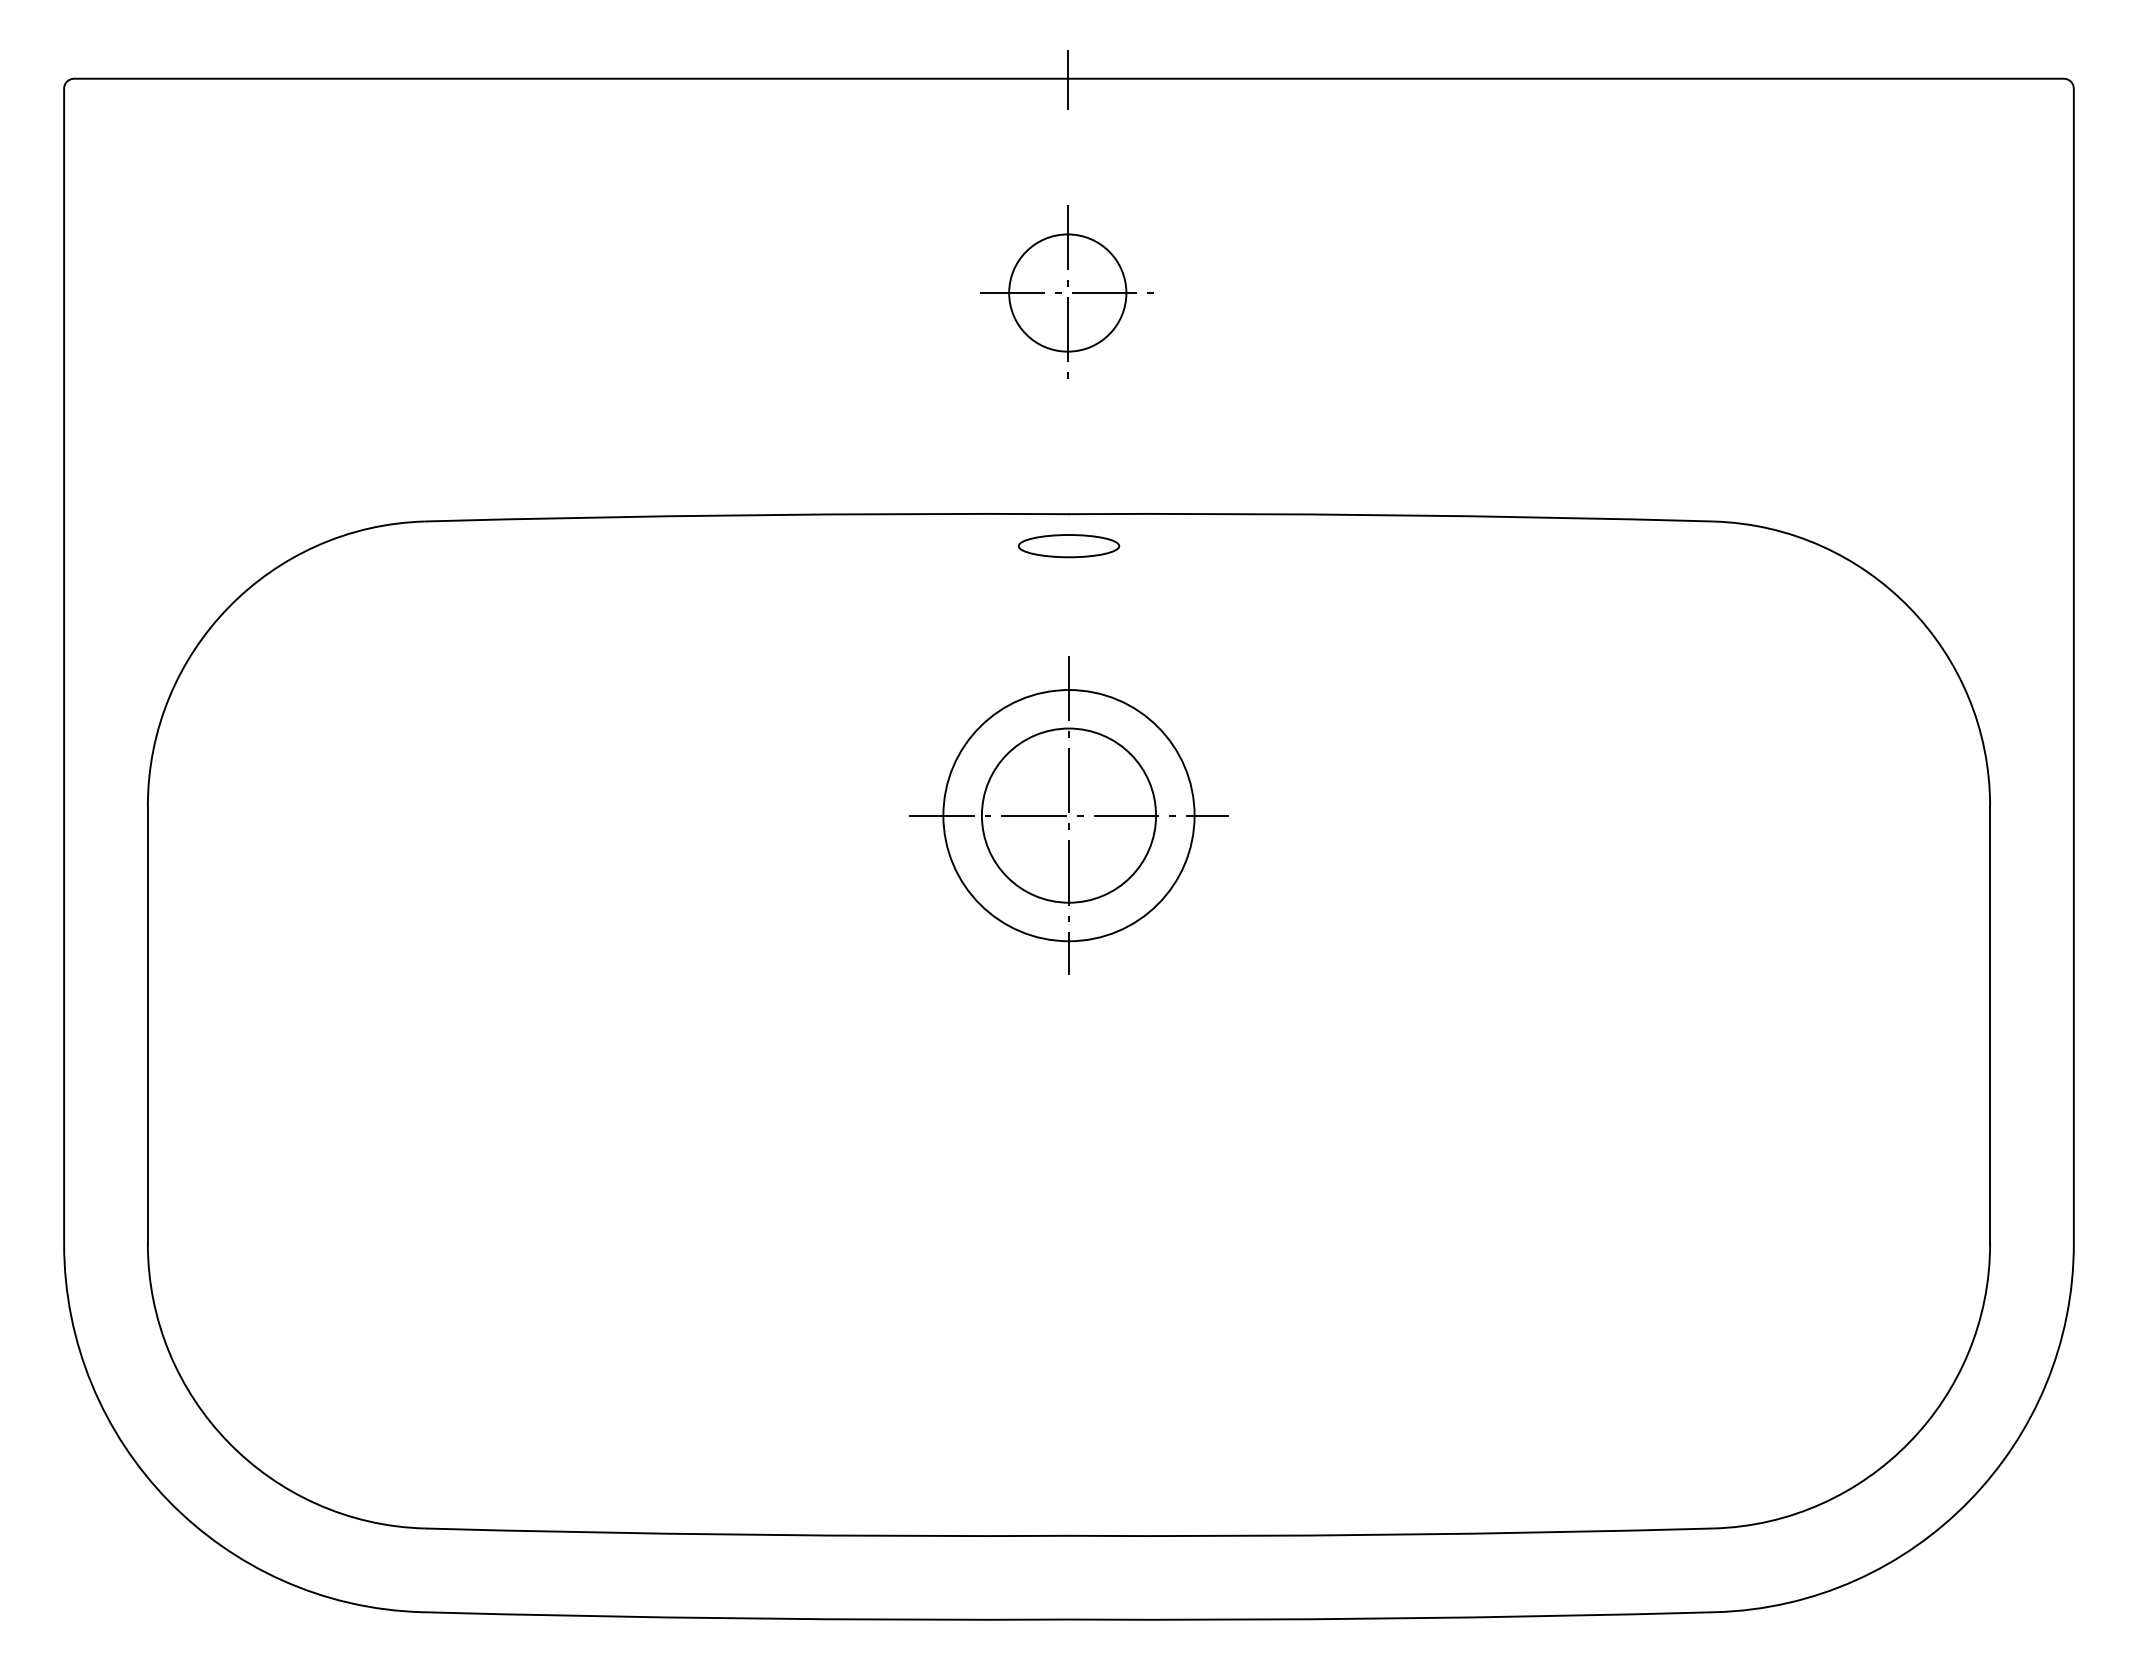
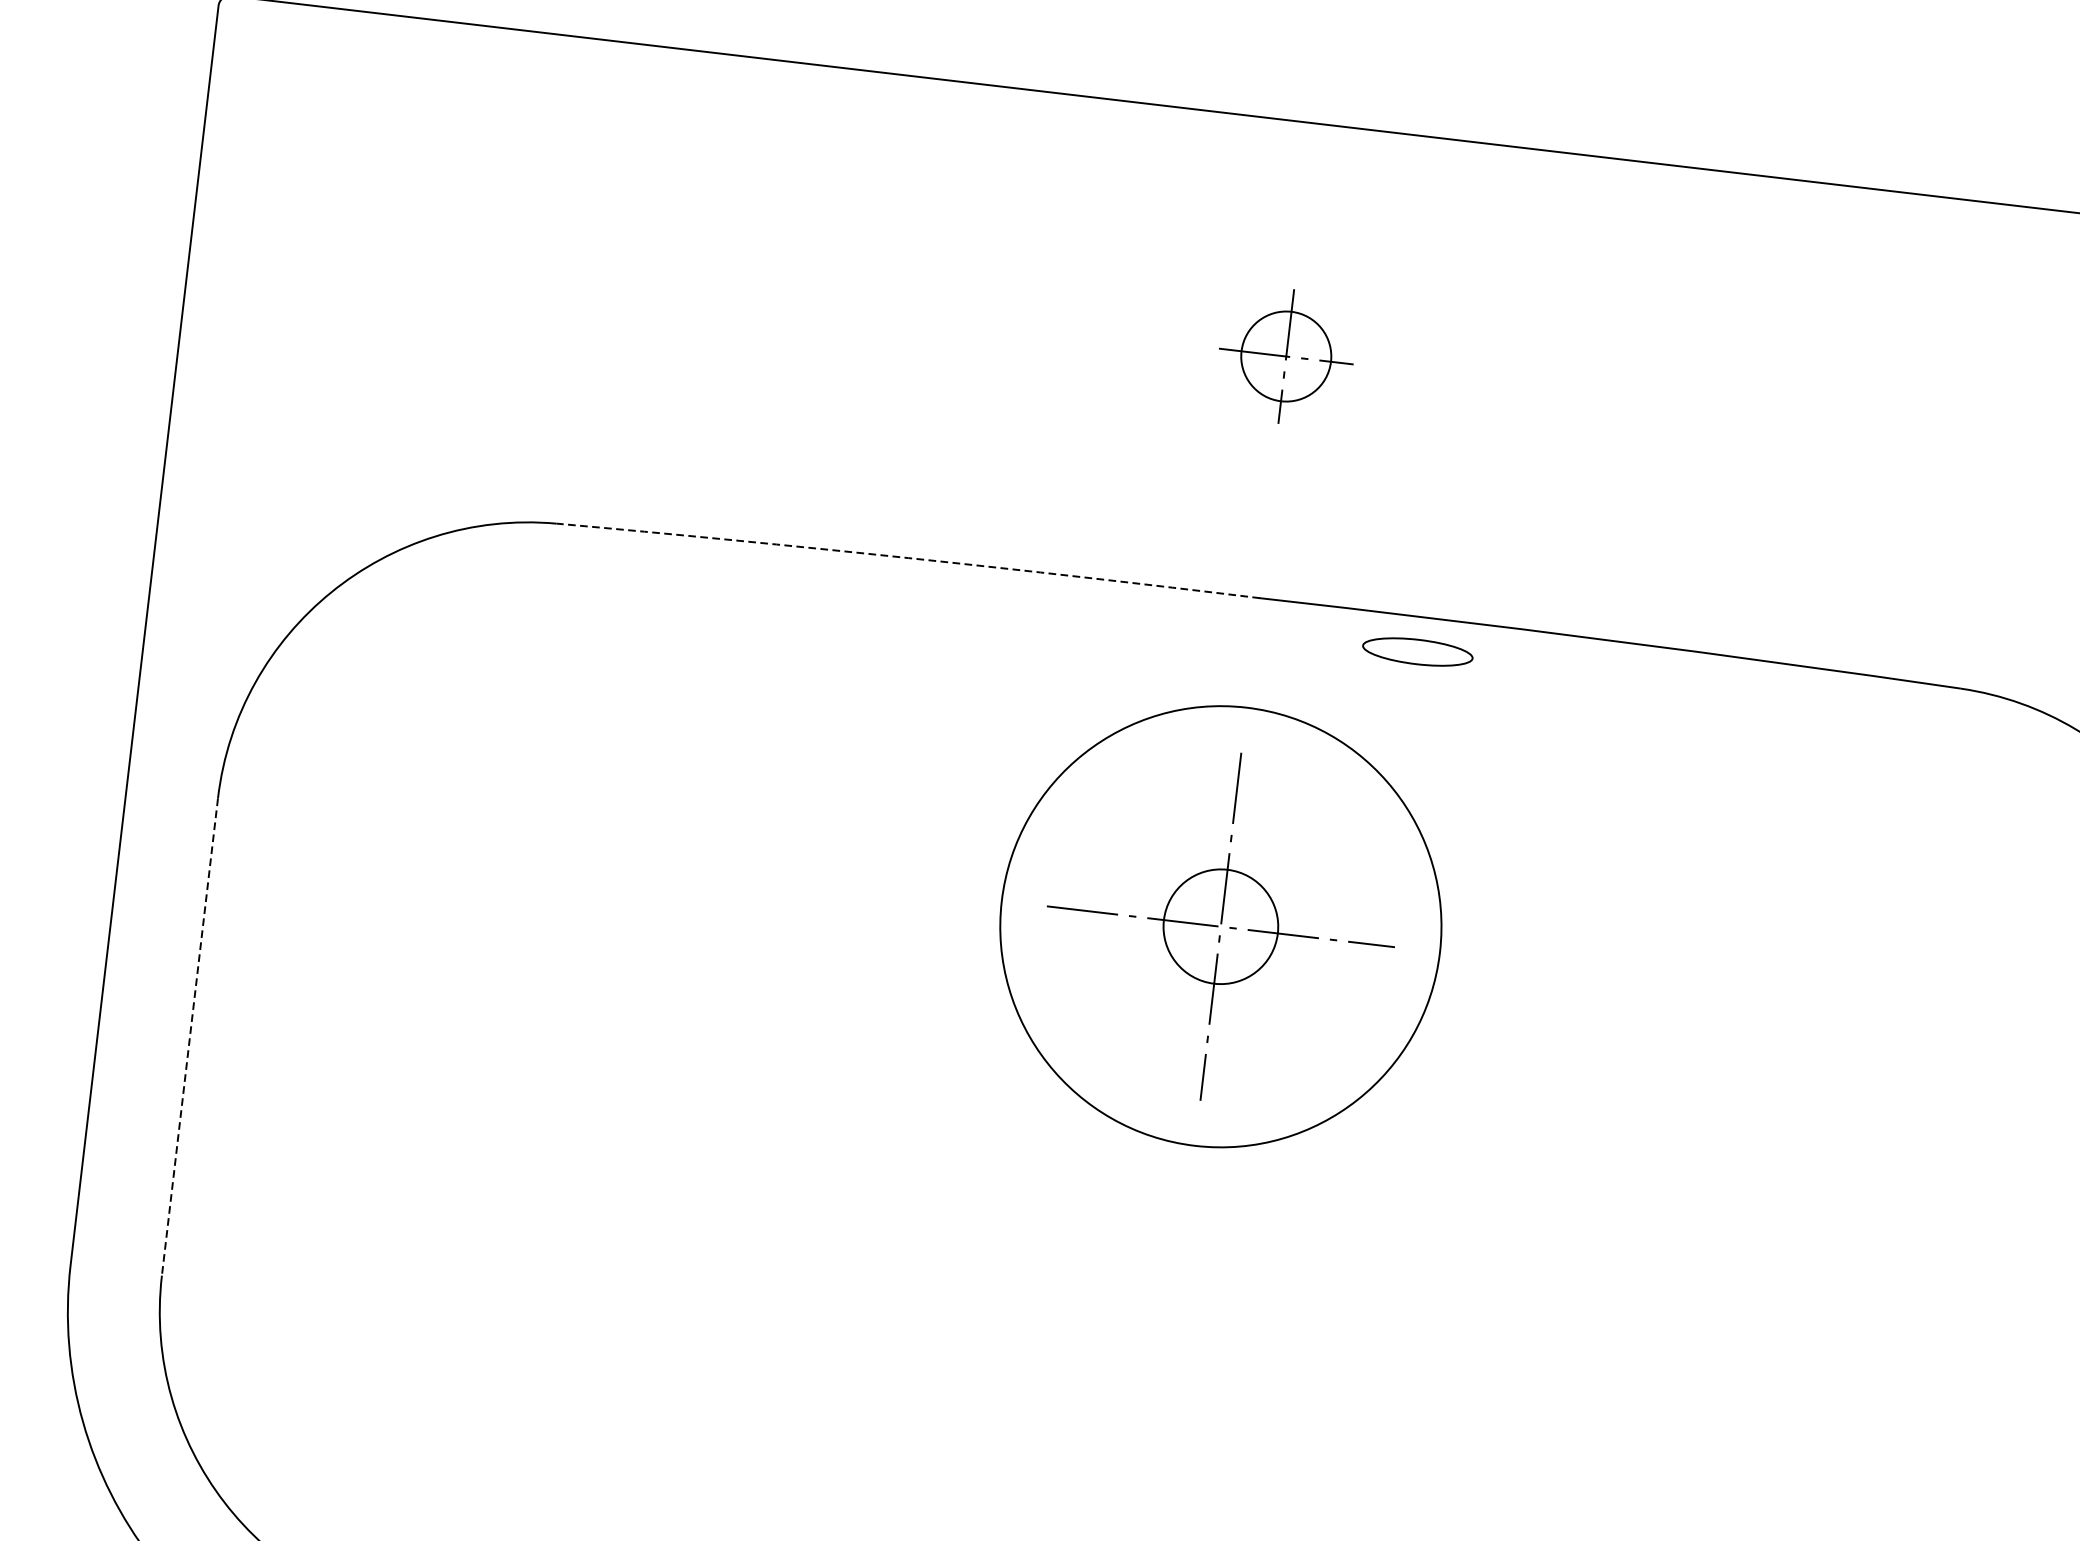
line: (1067, 79) -> (1313, 124), removed
part: (1066, 291) -> (1285, 355), size x0.7
arc: (747, 515) -> (908, 558), solid -> dashed
part: (1068, 546) -> (1417, 652), moved
circle: (1068, 815) -> (1220, 926), size x0.6
circle: (1068, 815) -> (1220, 926), size x1.6
line: (147, 1025) -> (189, 1037), solid -> dashed

